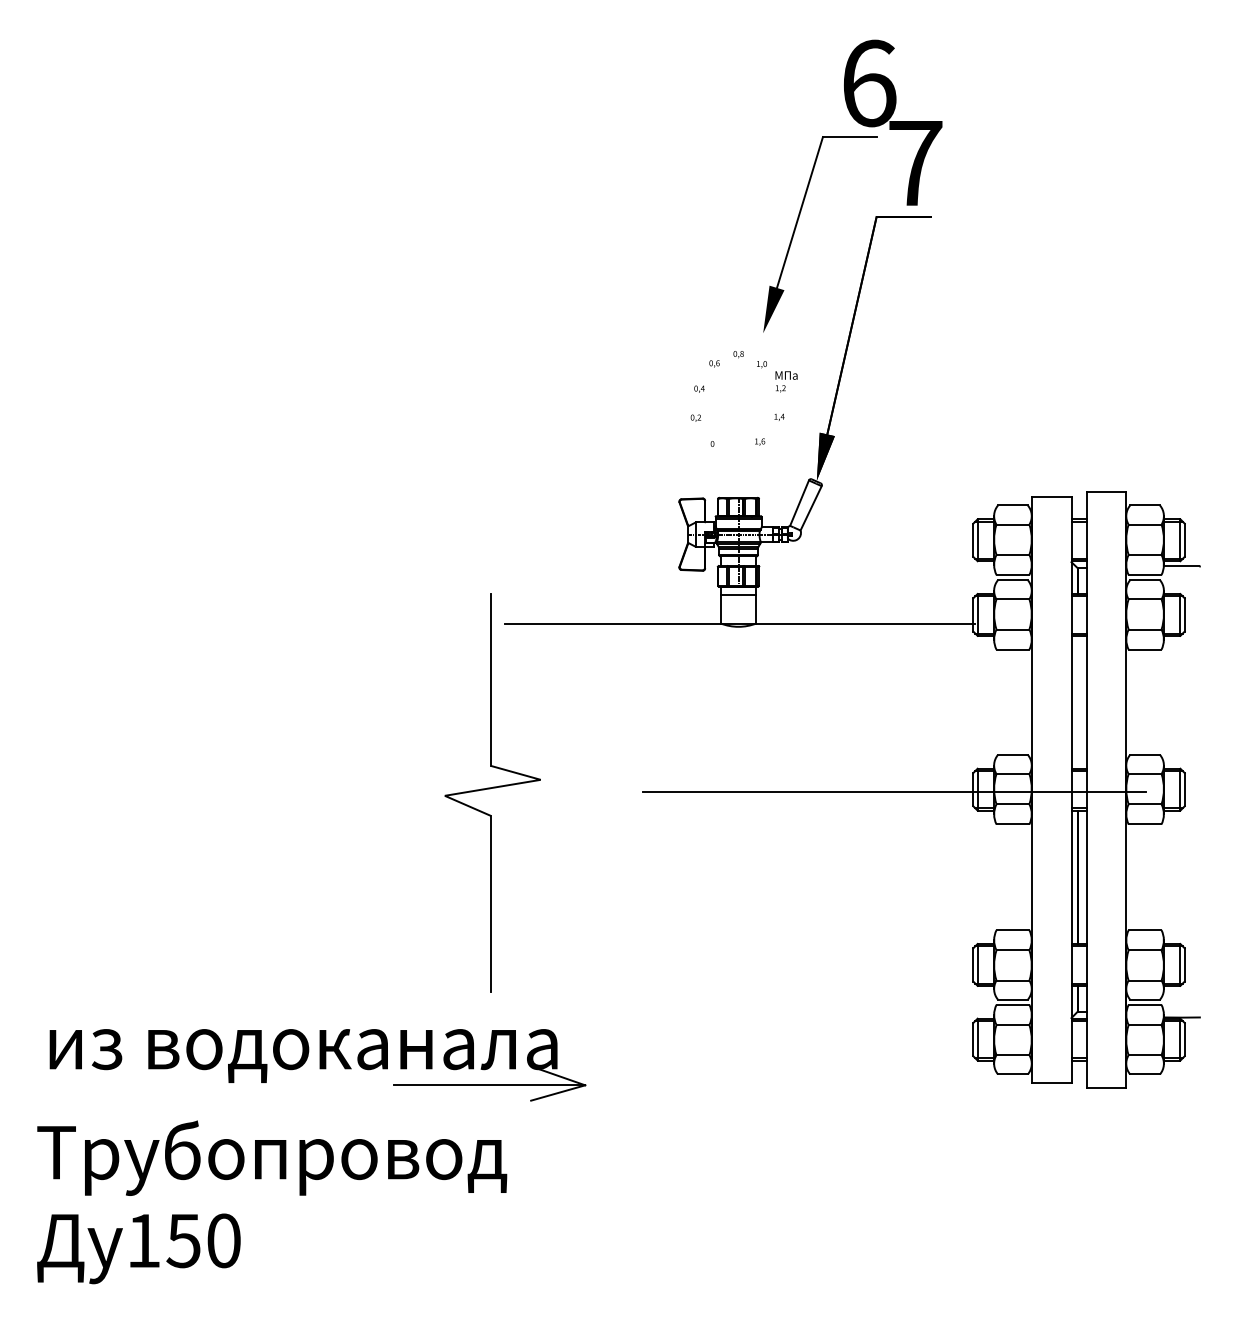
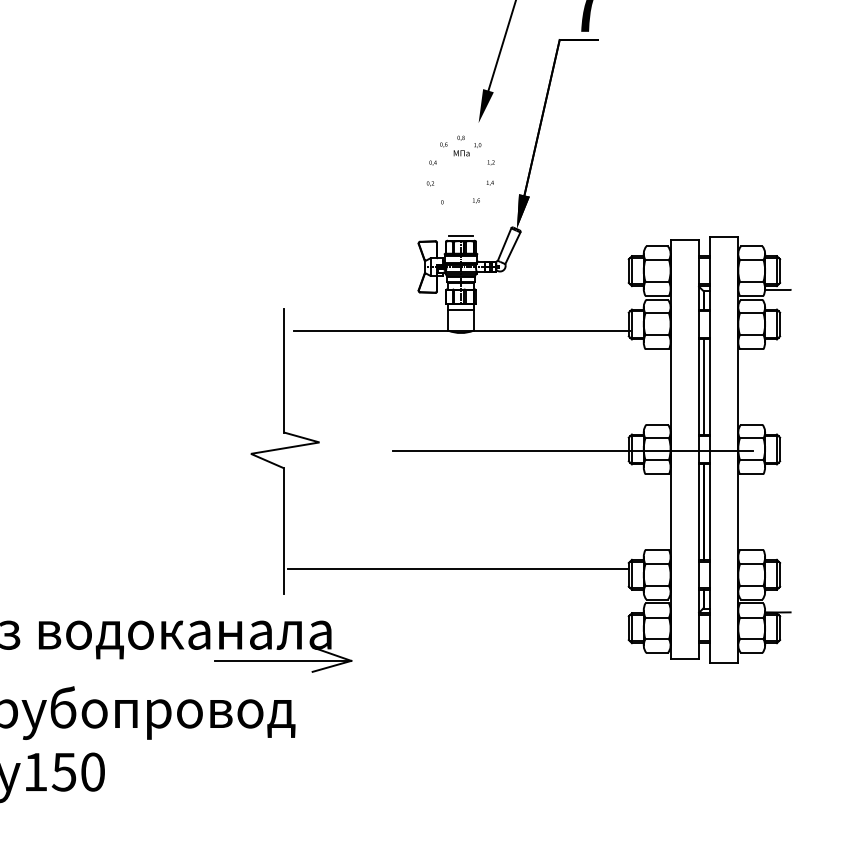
text: (786, 375) -> (461, 153), moved
line: (738, 490) -> (460, 235), added
line: (1077, 701) -> (703, 386), added
line: (734, 956) -> (458, 568), added

